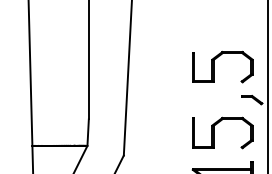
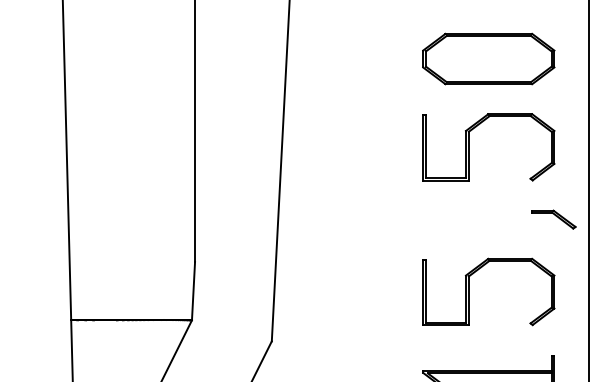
part: (222, 26) -> (488, 58), added

